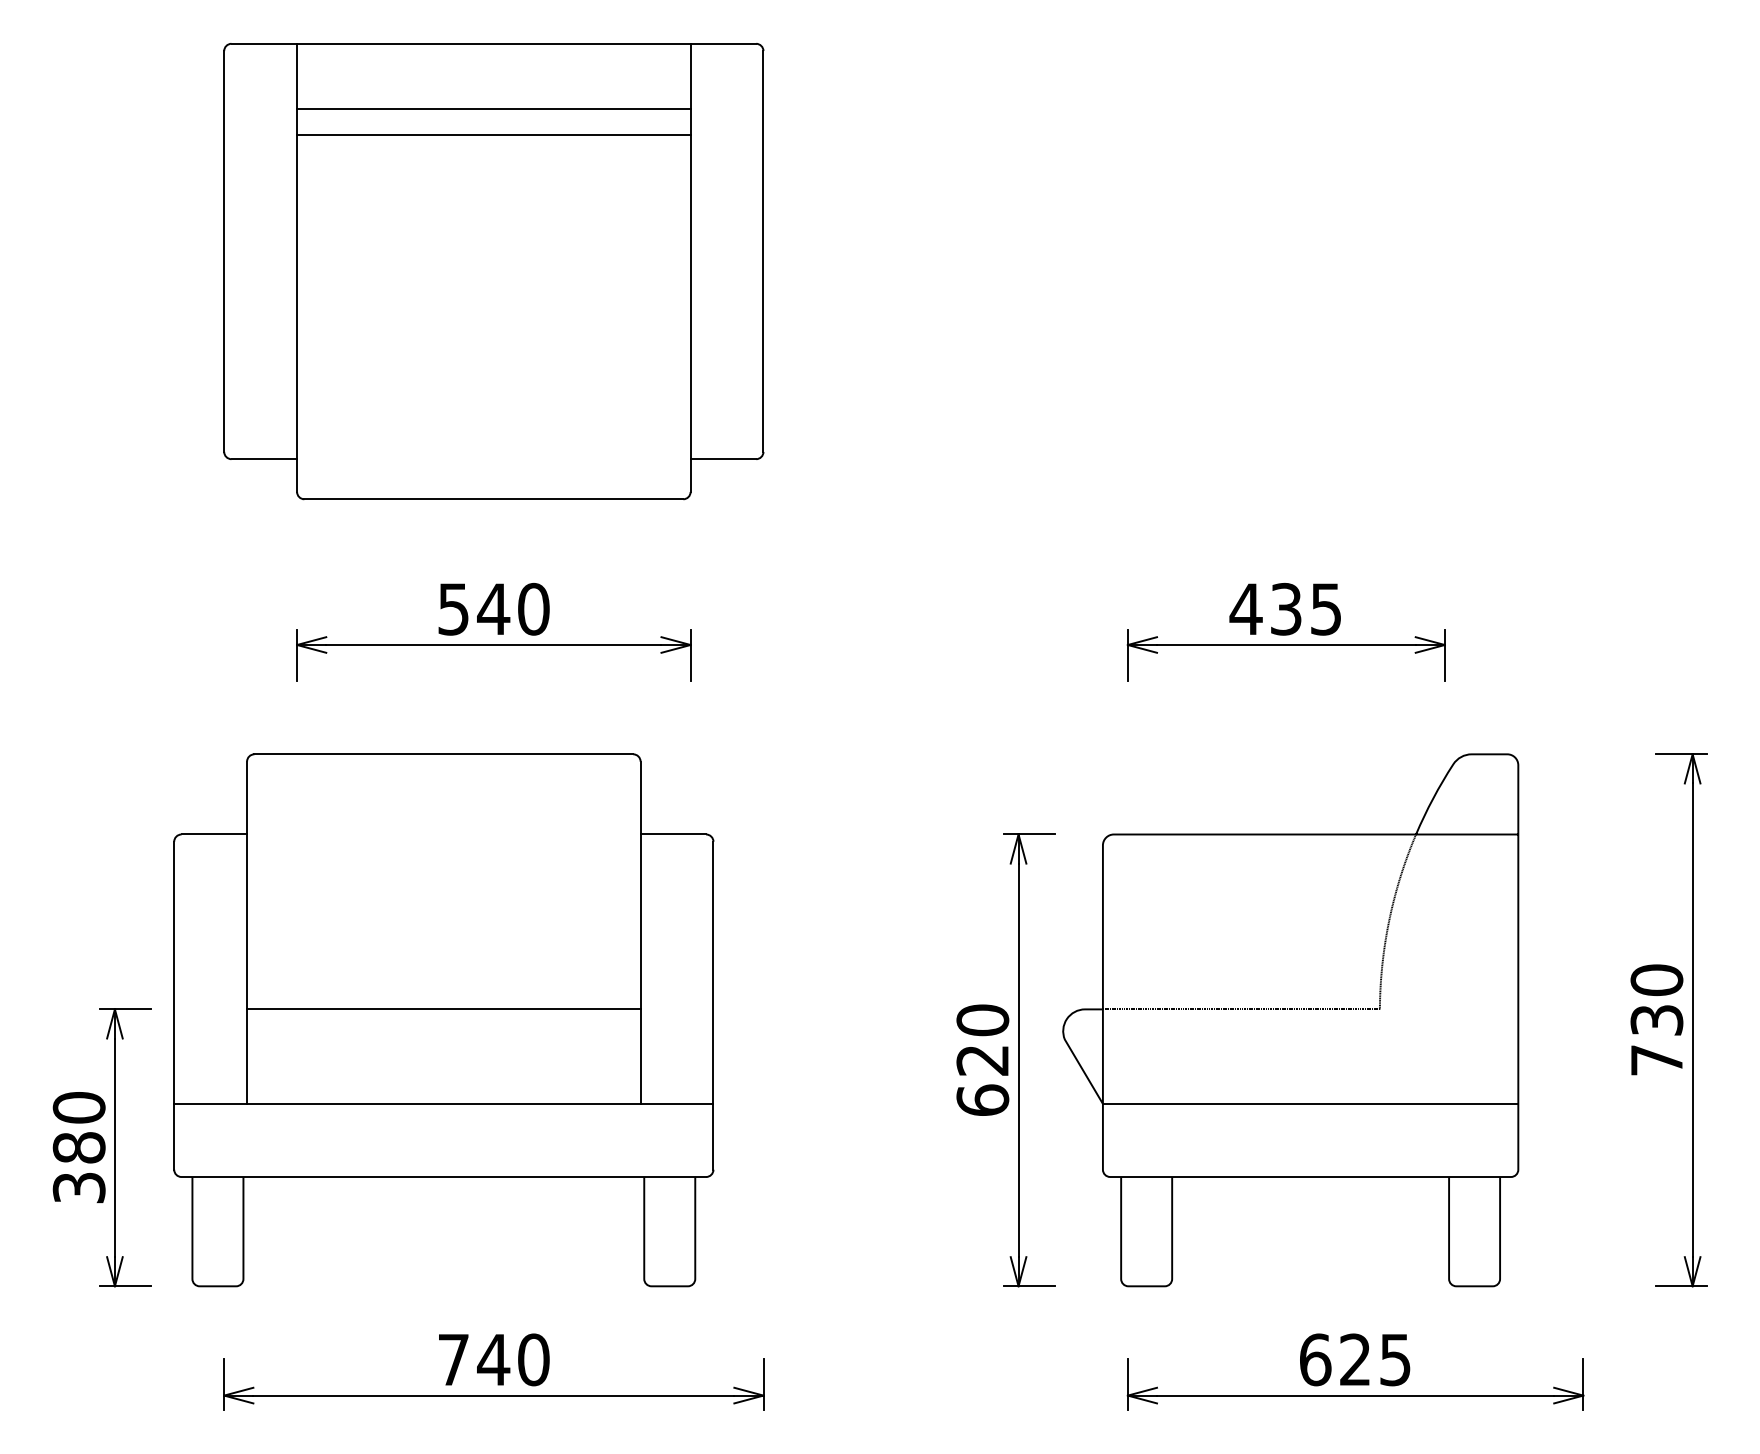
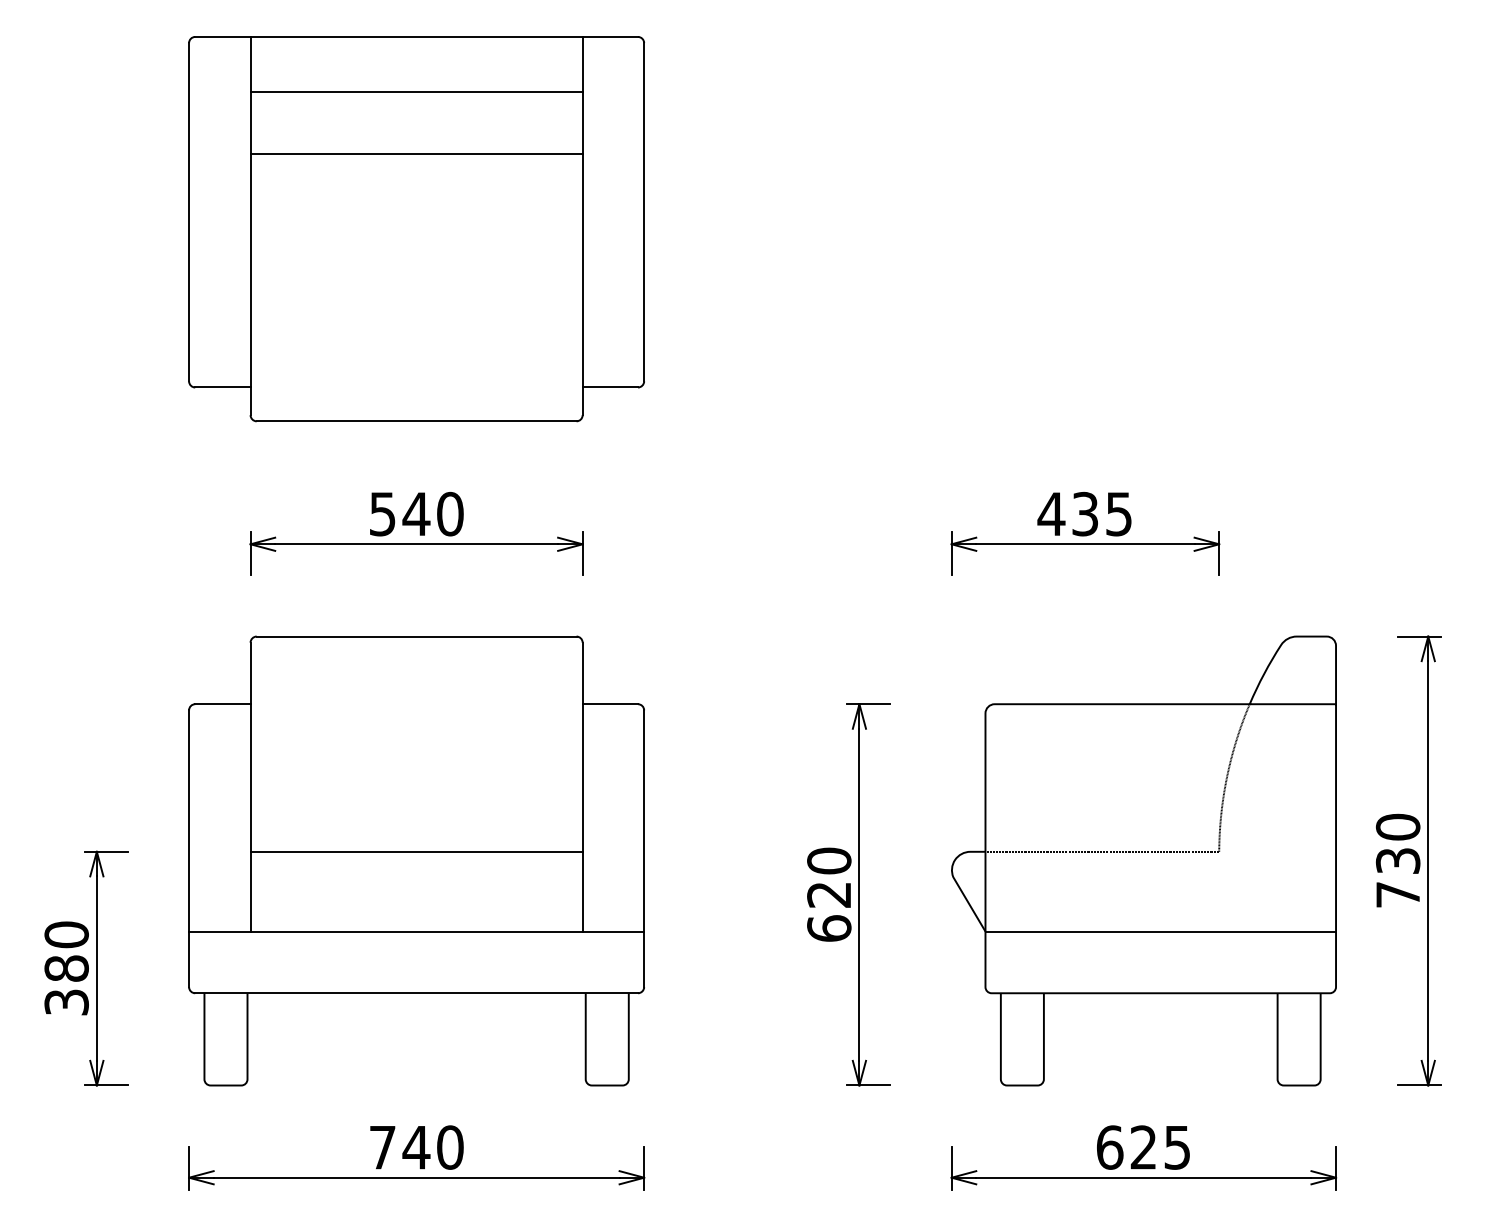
line: (493, 135) -> (416, 153), moved
part: (443, 1020) -> (416, 861), moved
part: (1290, 1020) -> (1143, 861), moved

